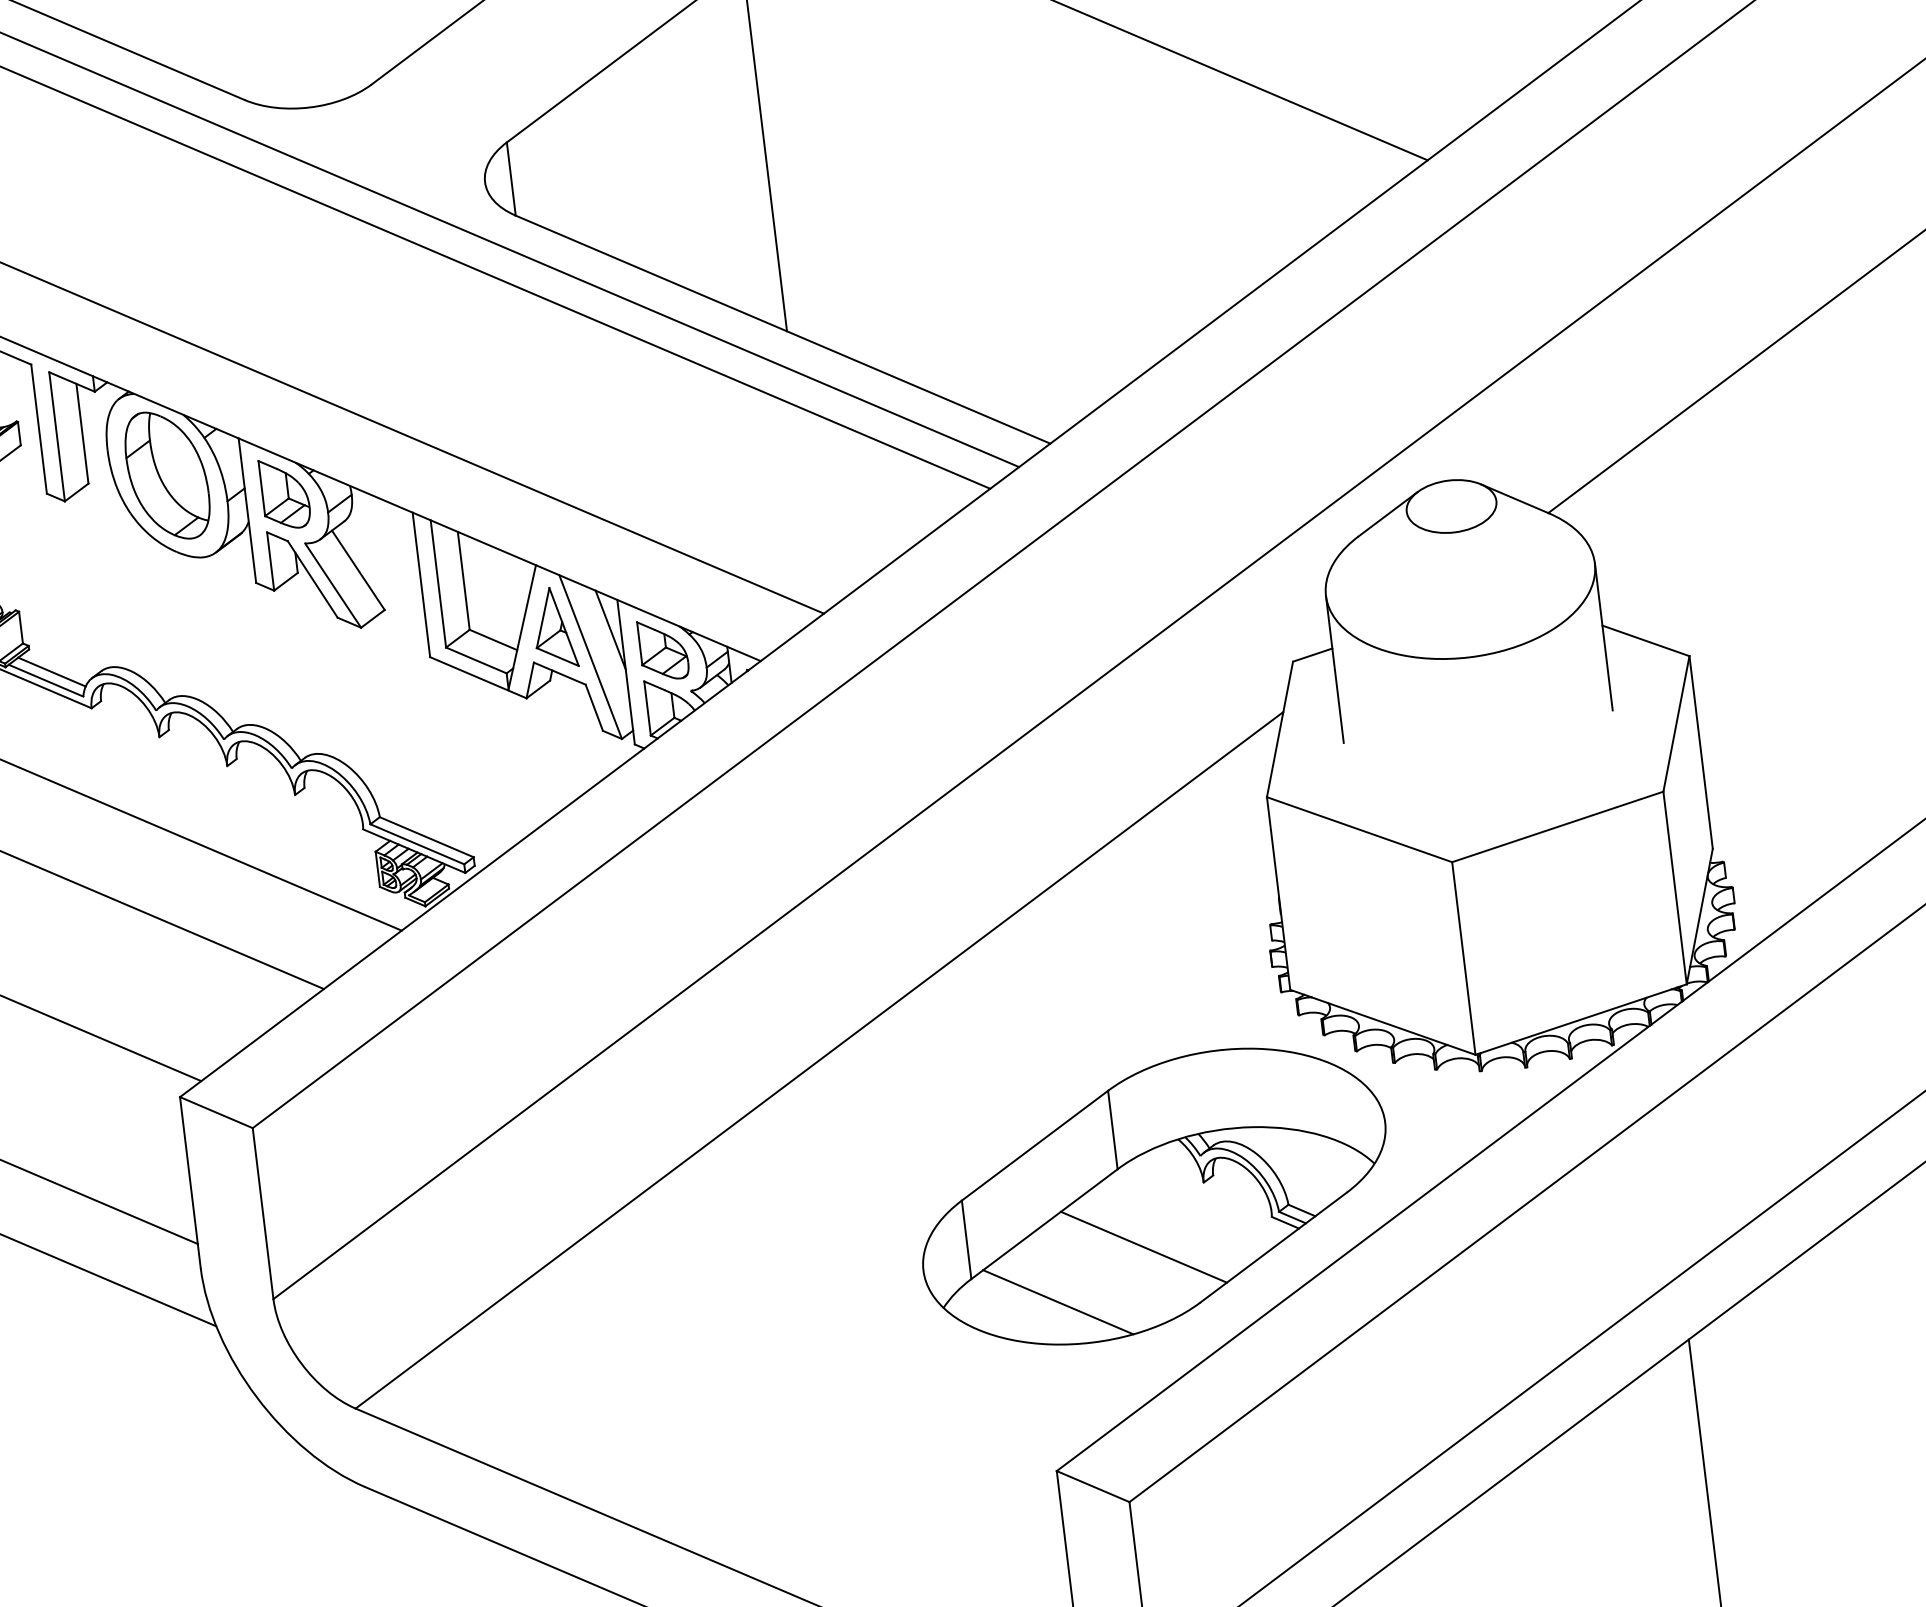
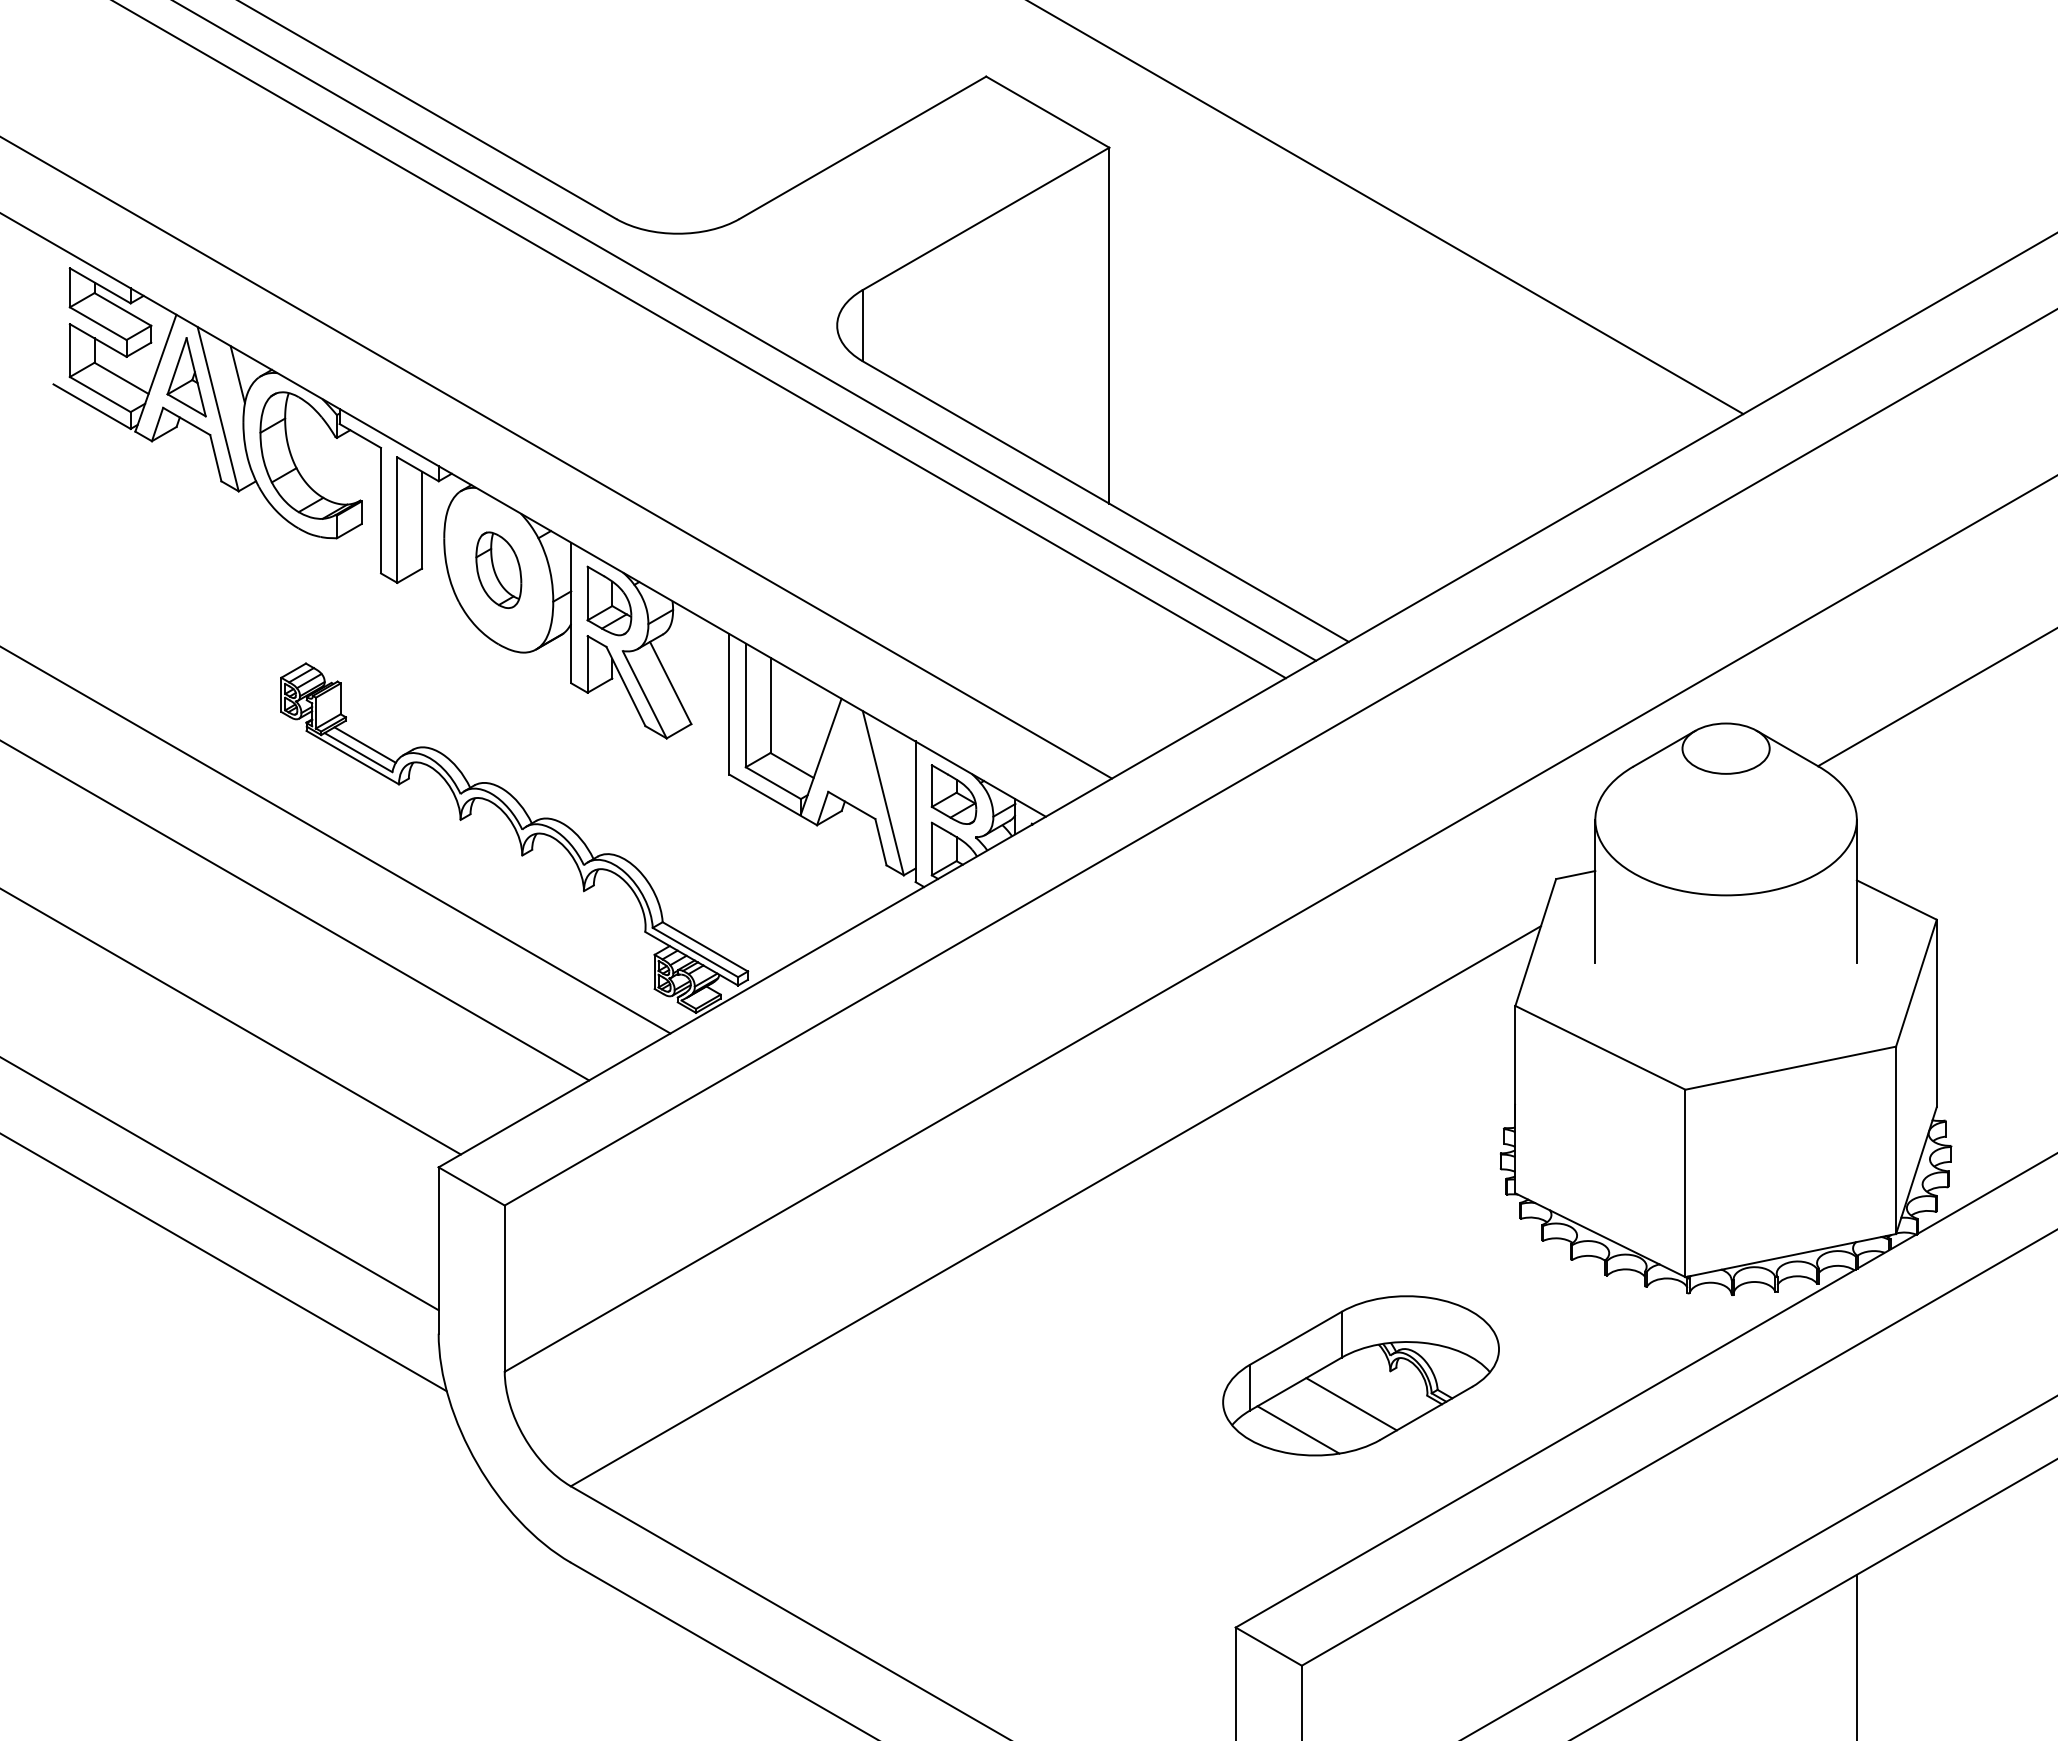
part: (167, 476) -> (498, 570), size x0.6
part: (553, 628) -> (851, 761), removed
line: (610, 629) -> (905, 769), removed
part: (1153, 1196) -> (1360, 1375), size x0.6

